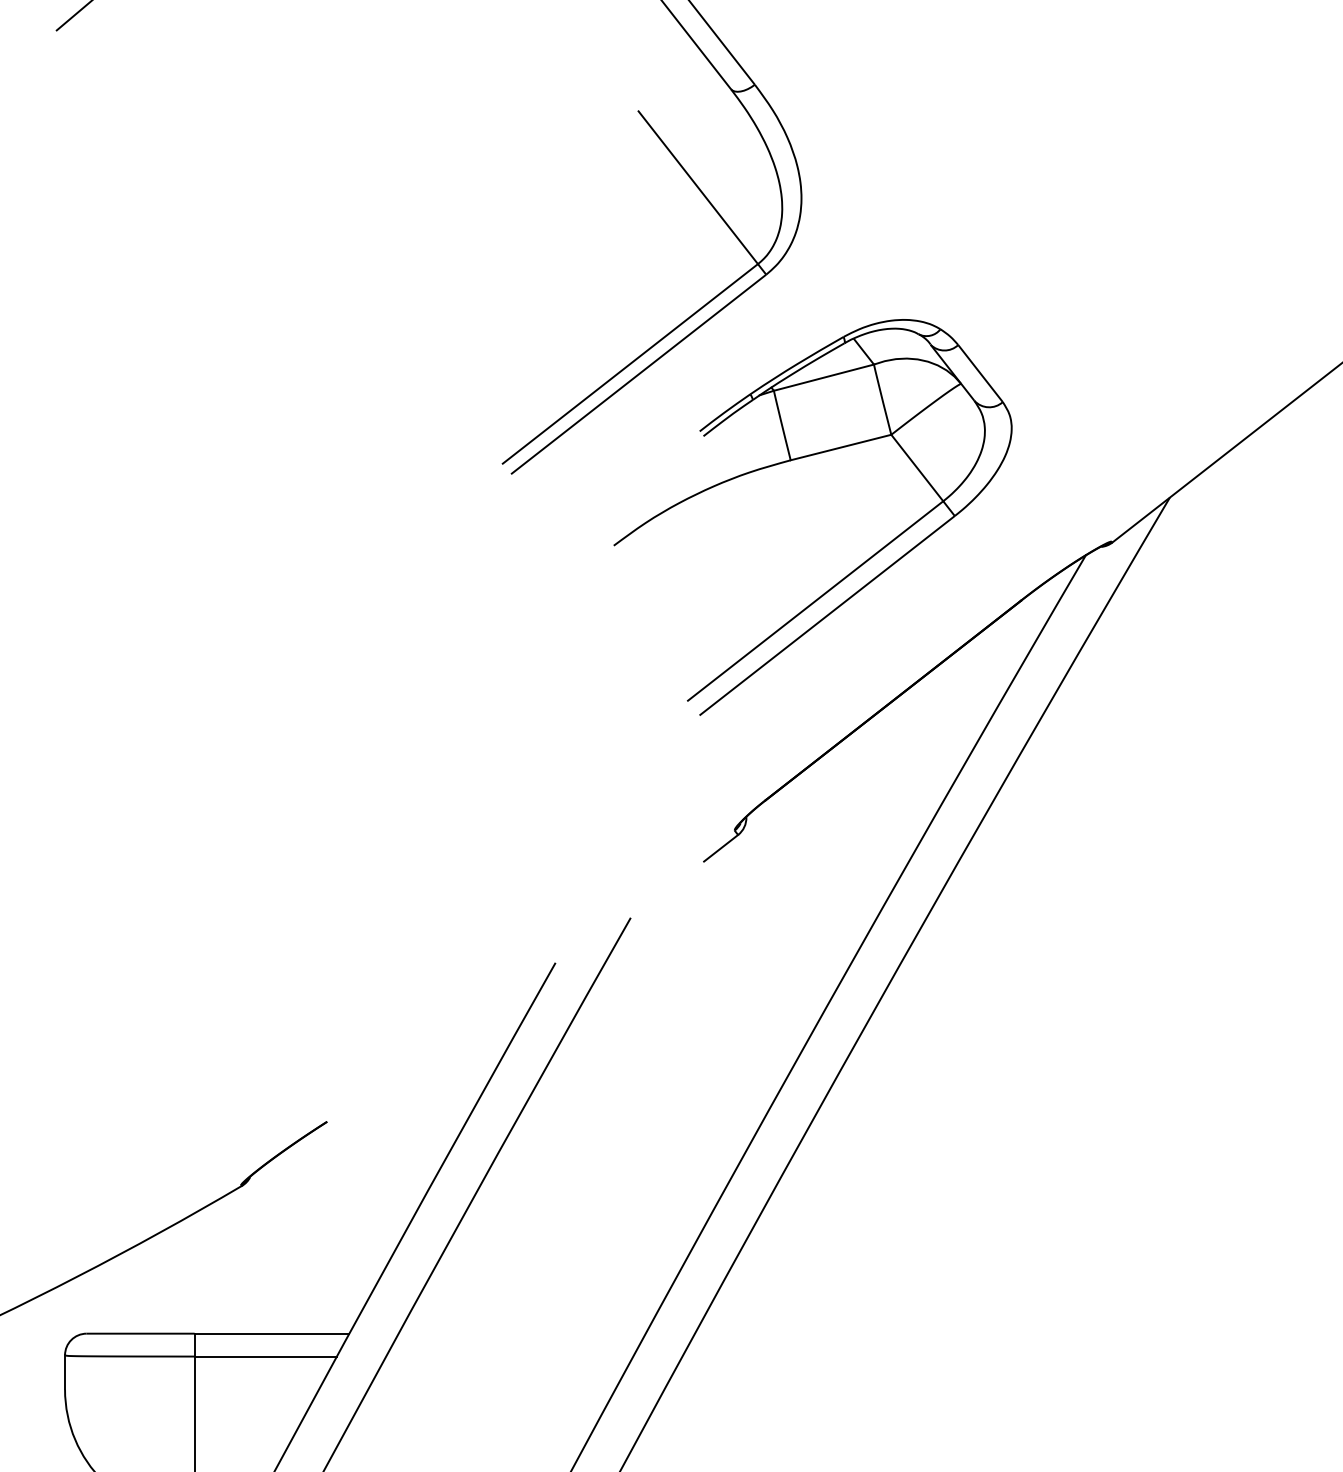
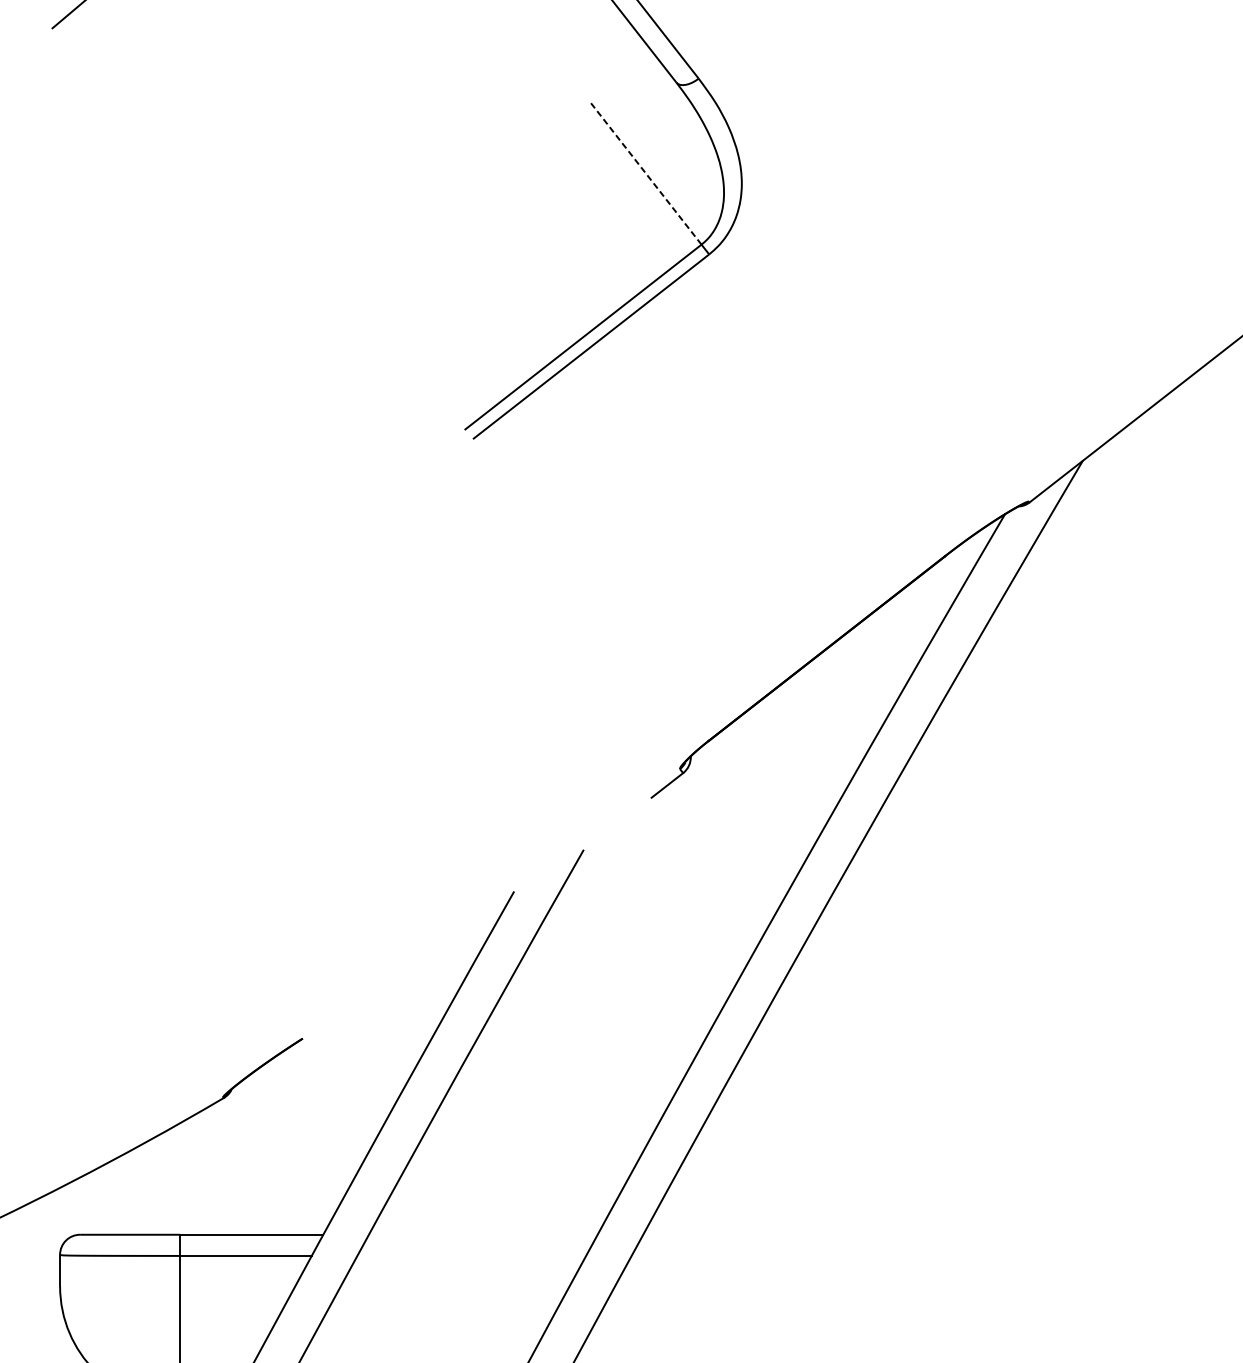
line: (698, 187) -> (646, 173), solid -> dashed
part: (798, 459) -> (739, 425), removed

